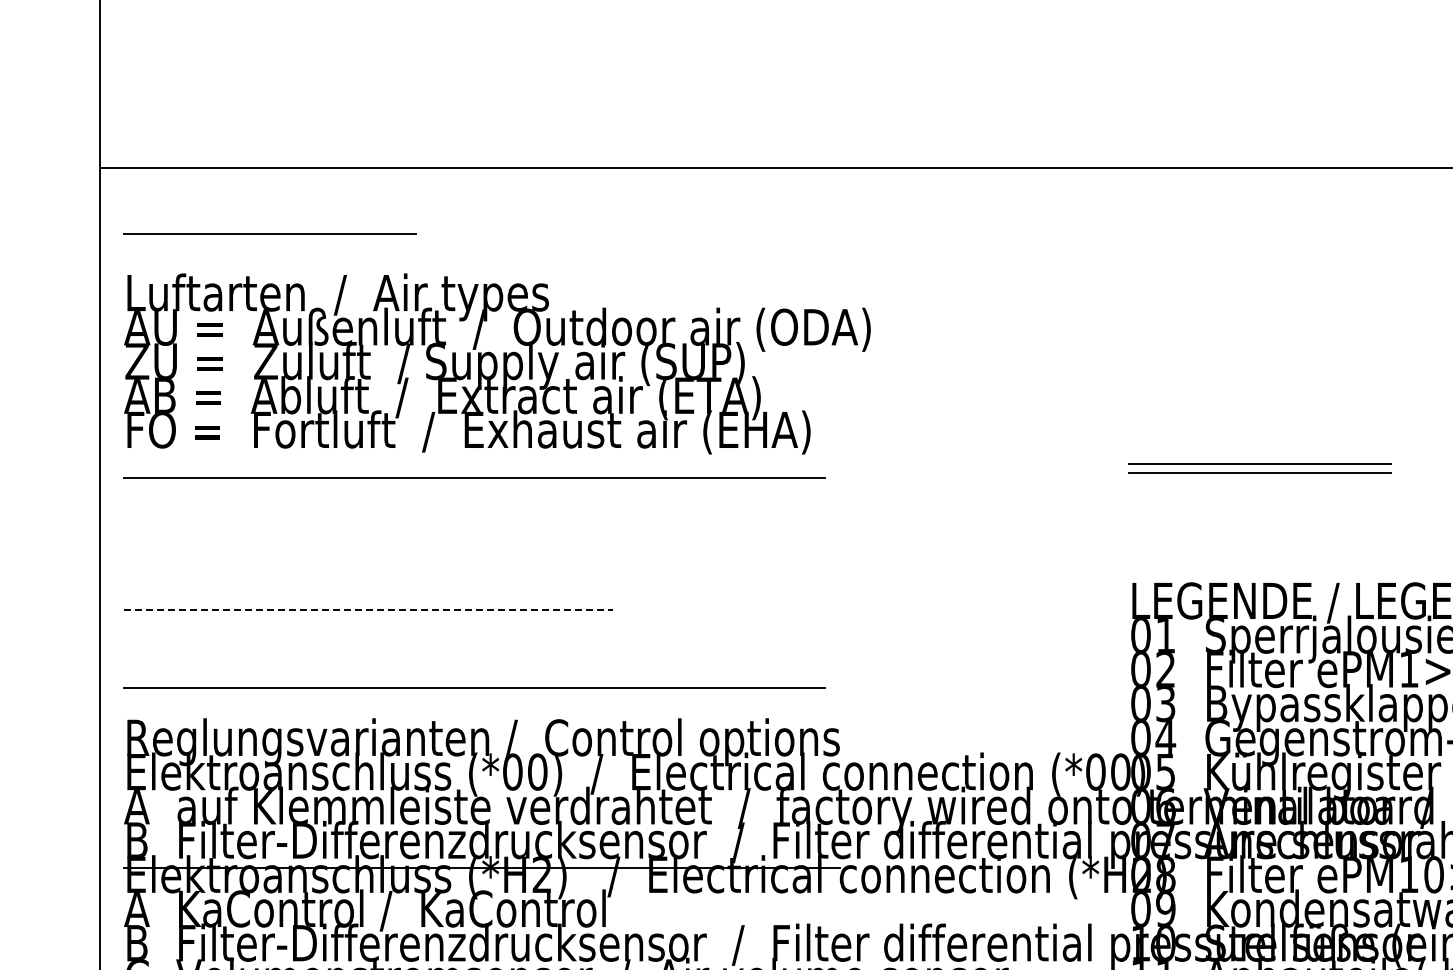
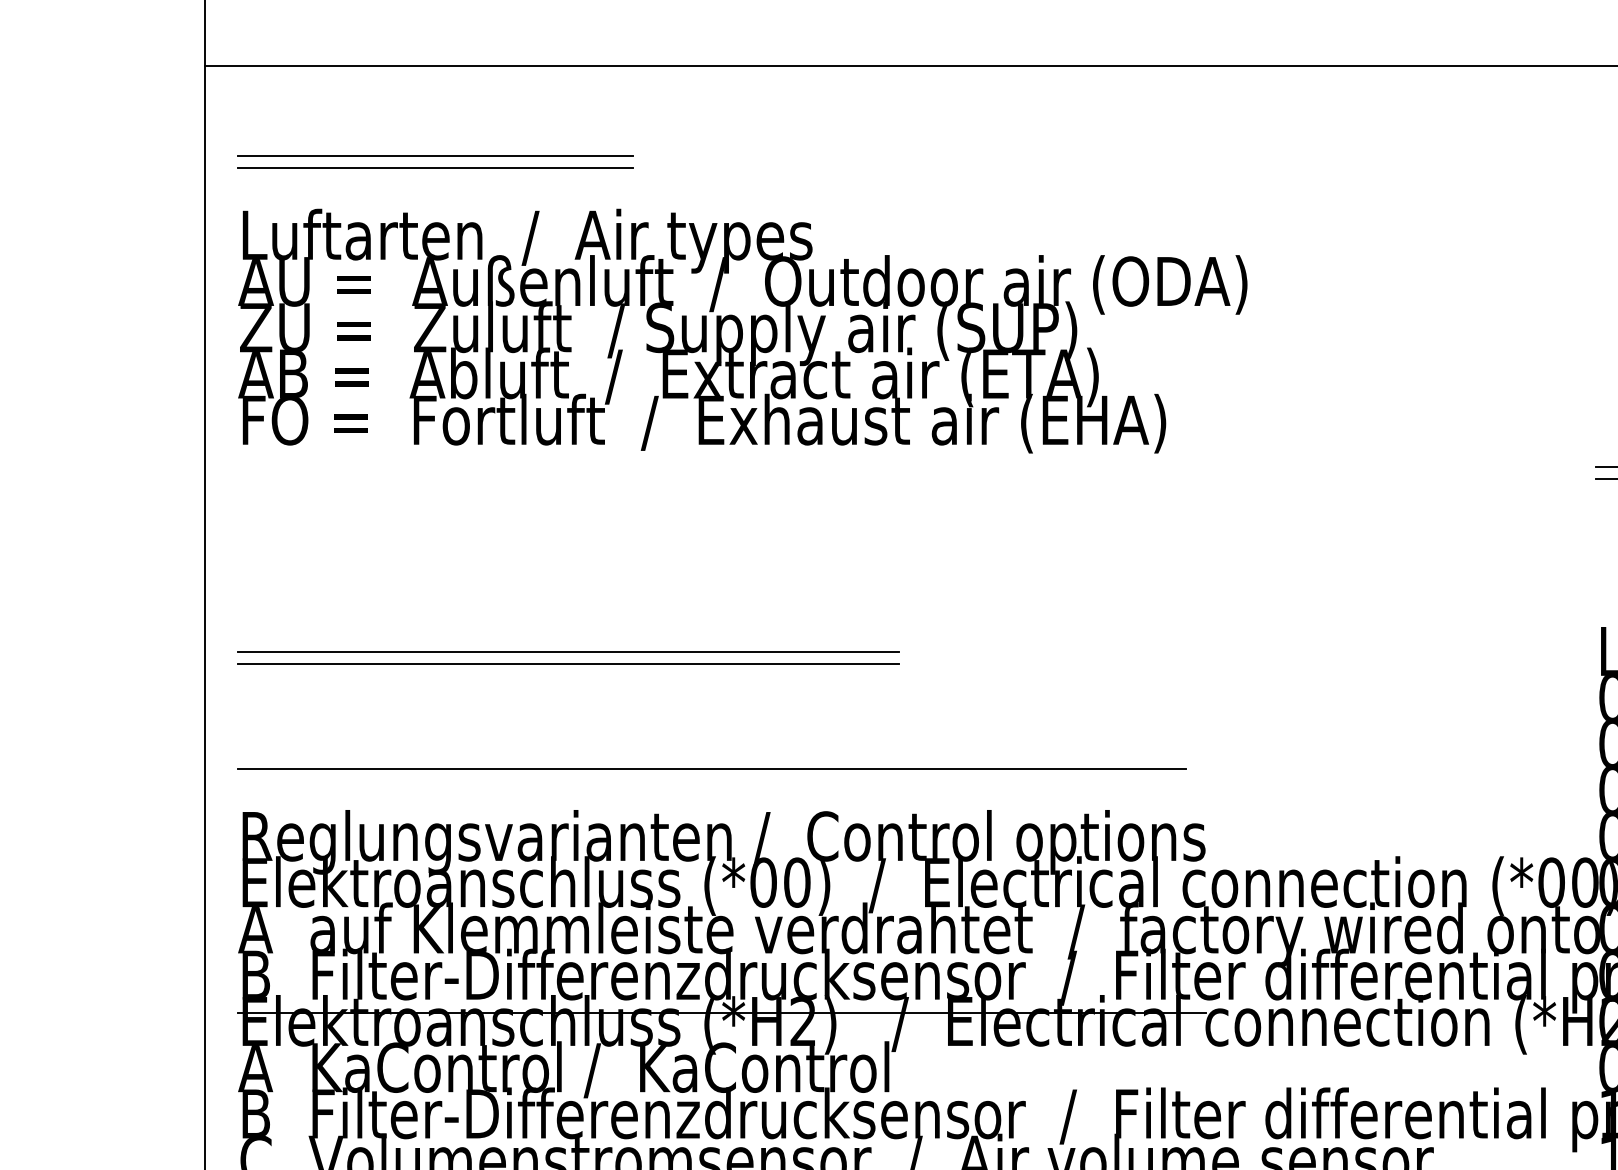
line: (269, 243) -> (434, 168), added
line: (474, 477) -> (711, 484), removed
line: (368, 601) -> (568, 652), added
line: (368, 610) -> (568, 664), dashed -> solid

